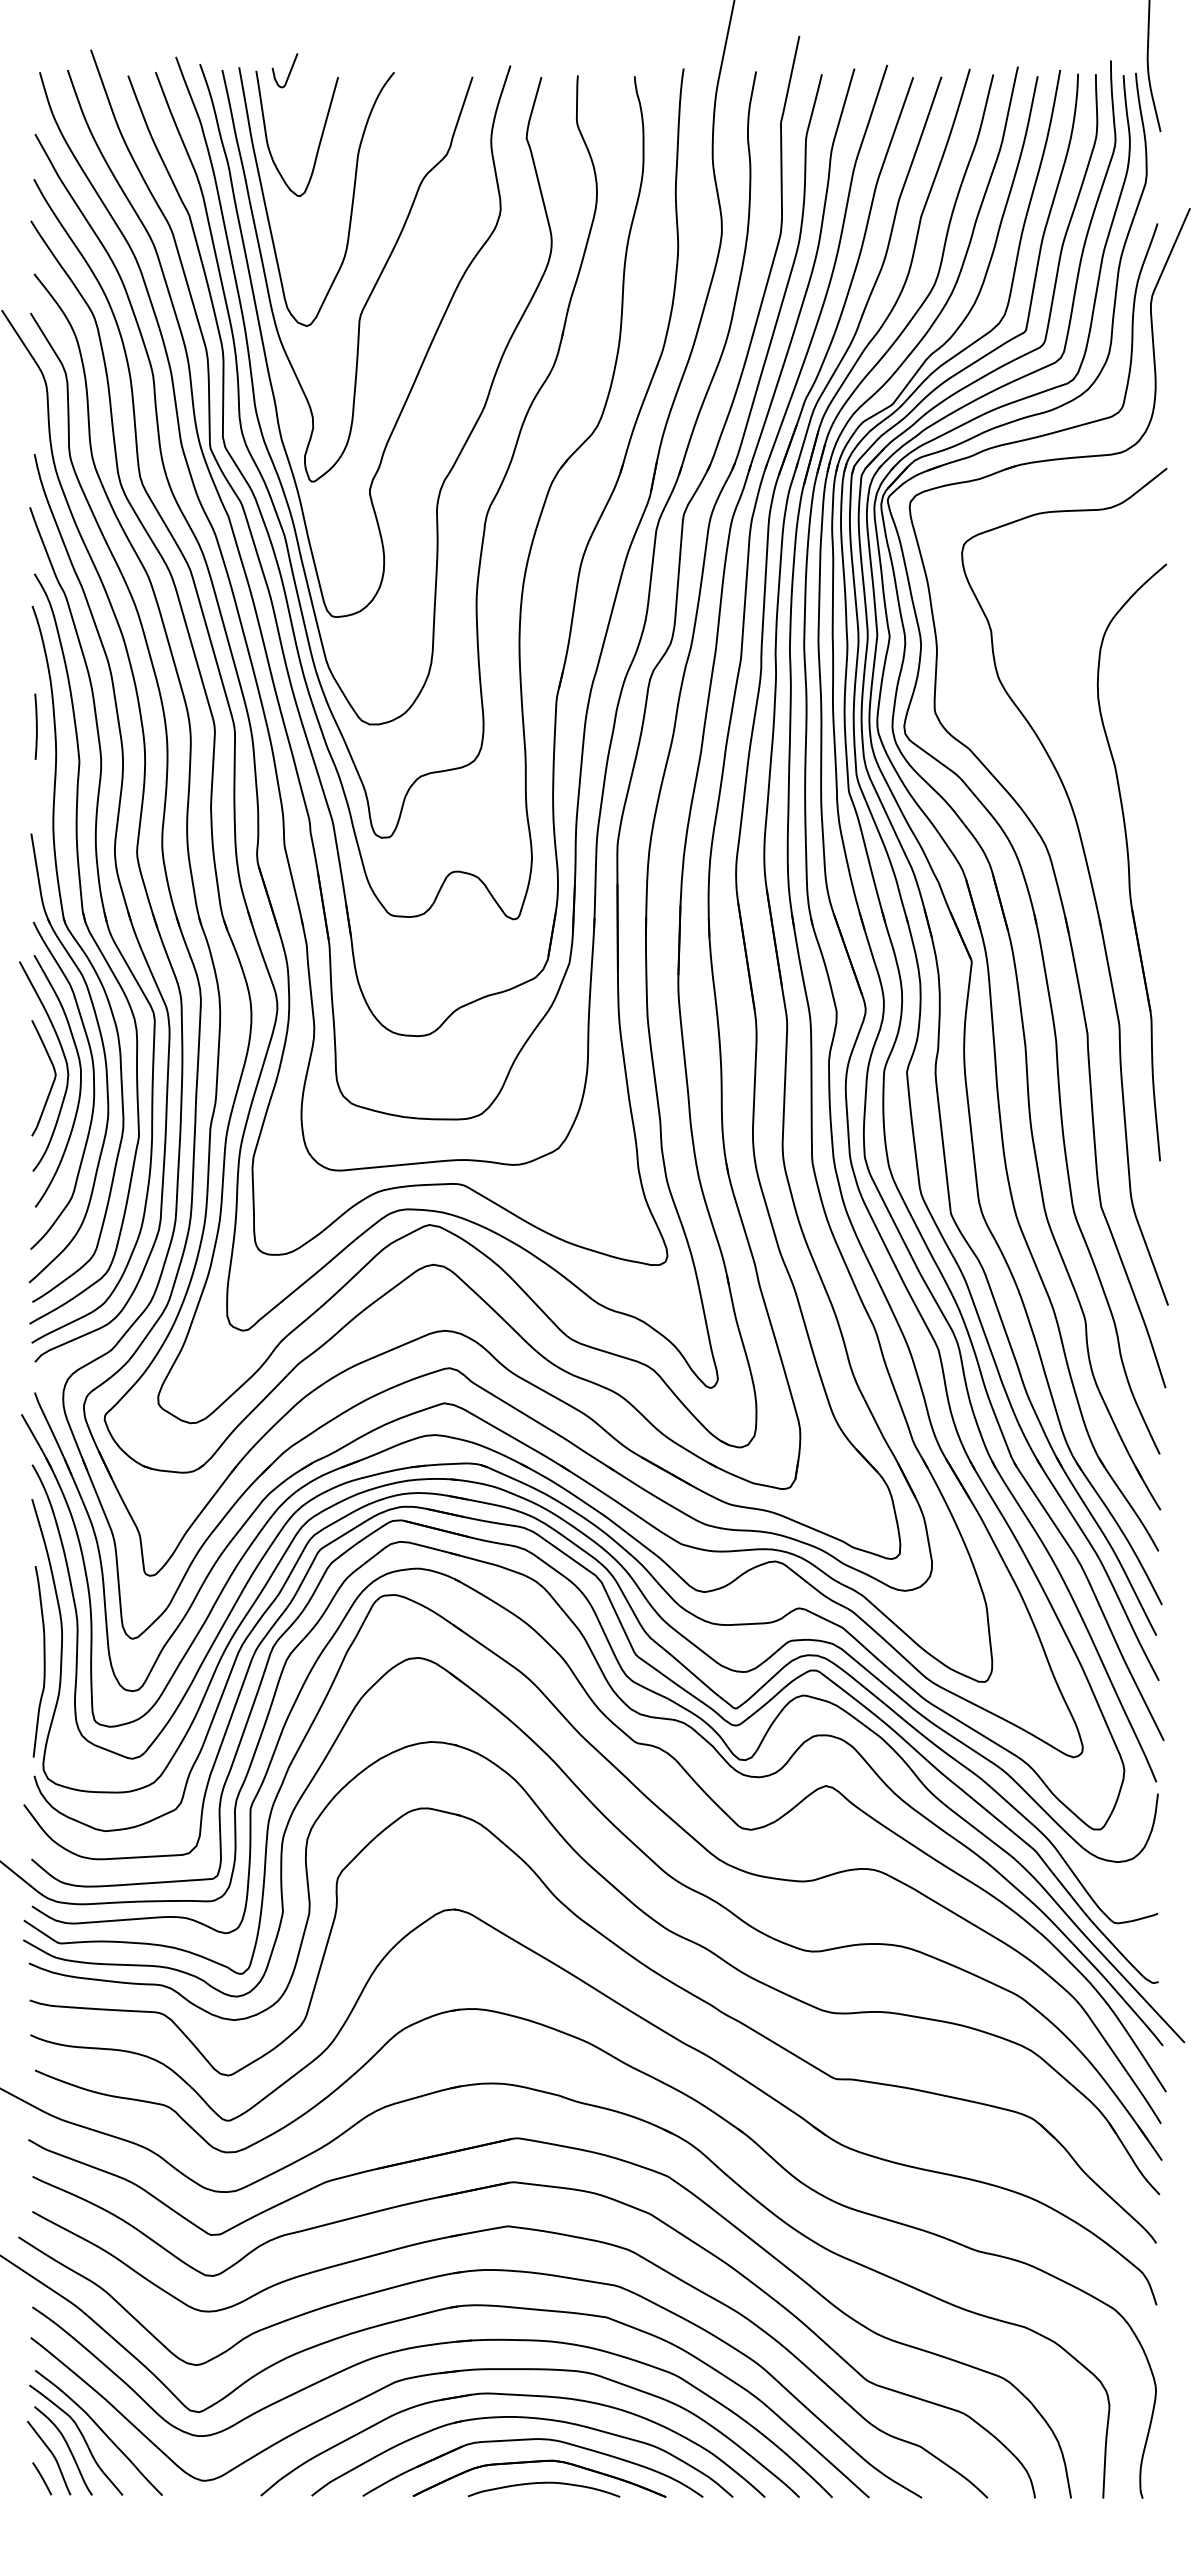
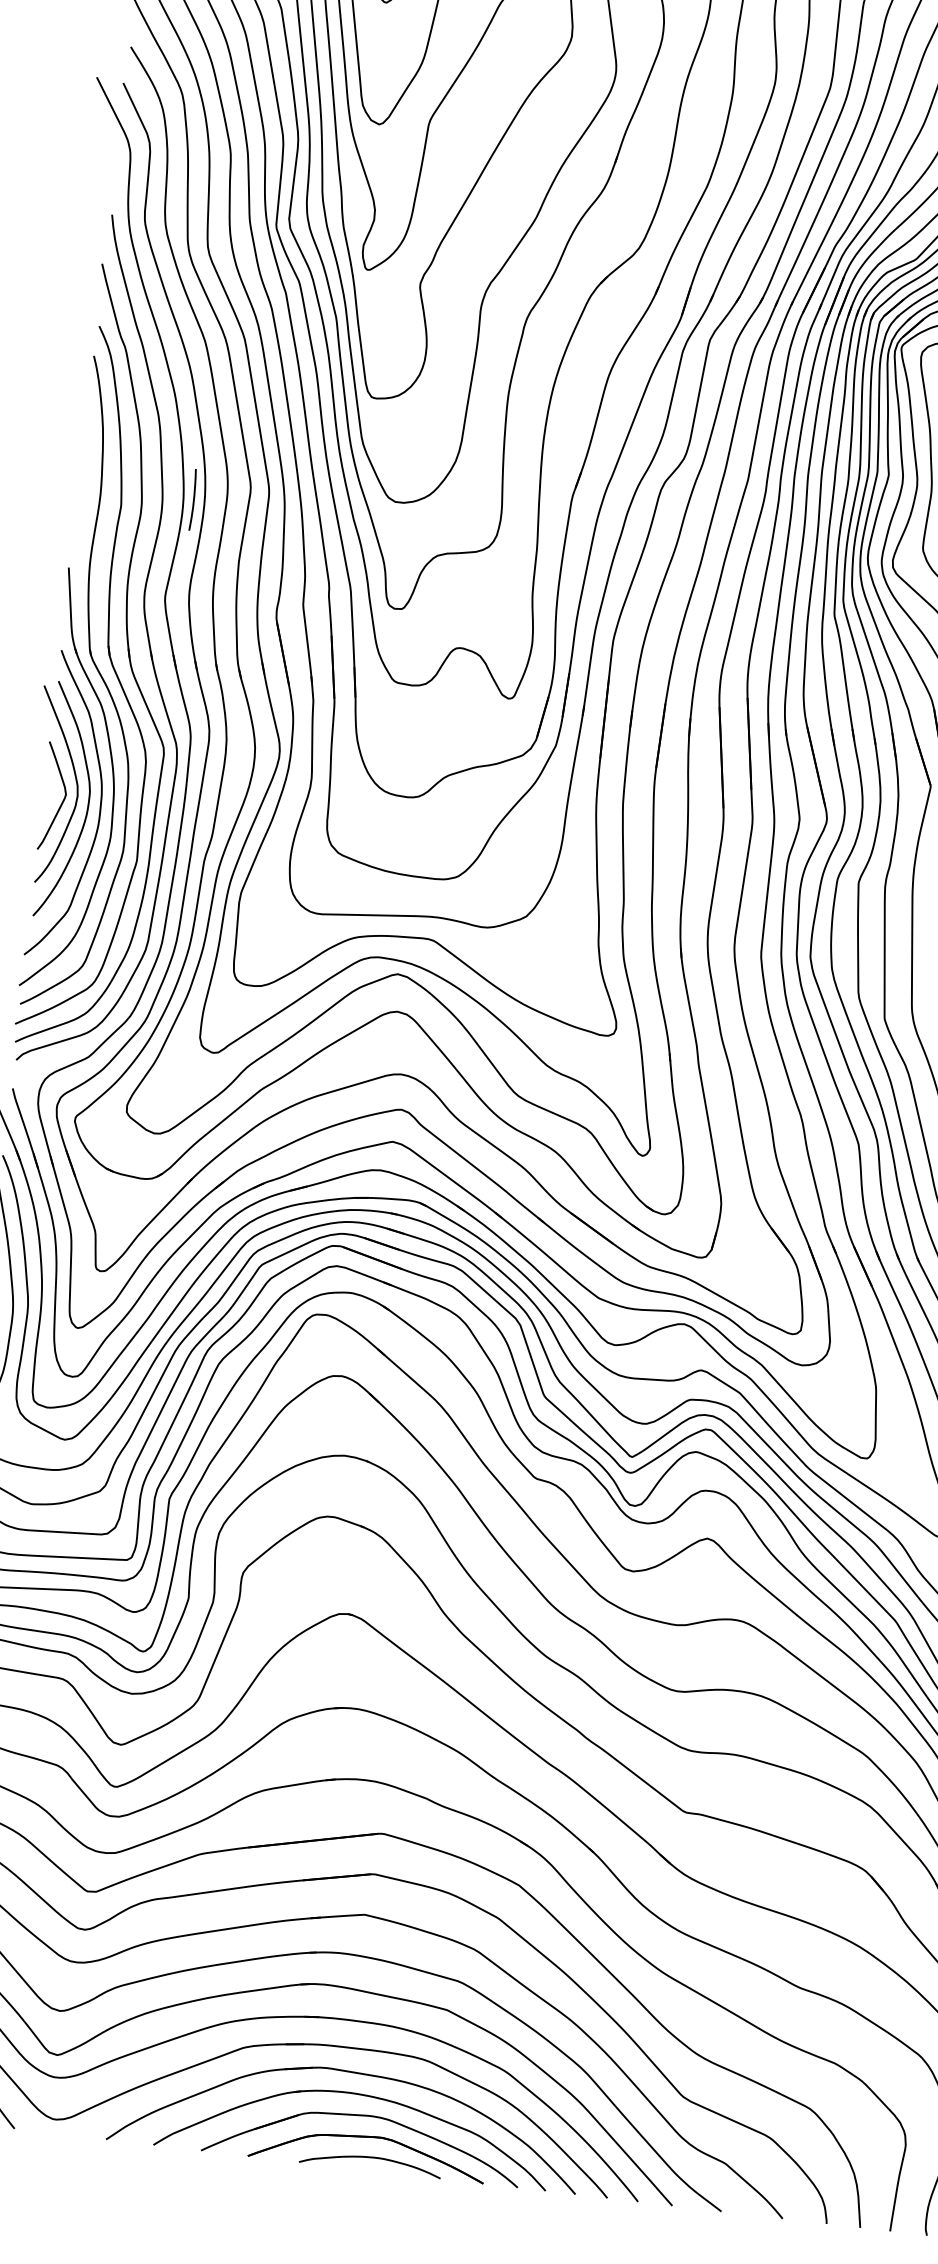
line: (36, 726) -> (193, 499), moved

